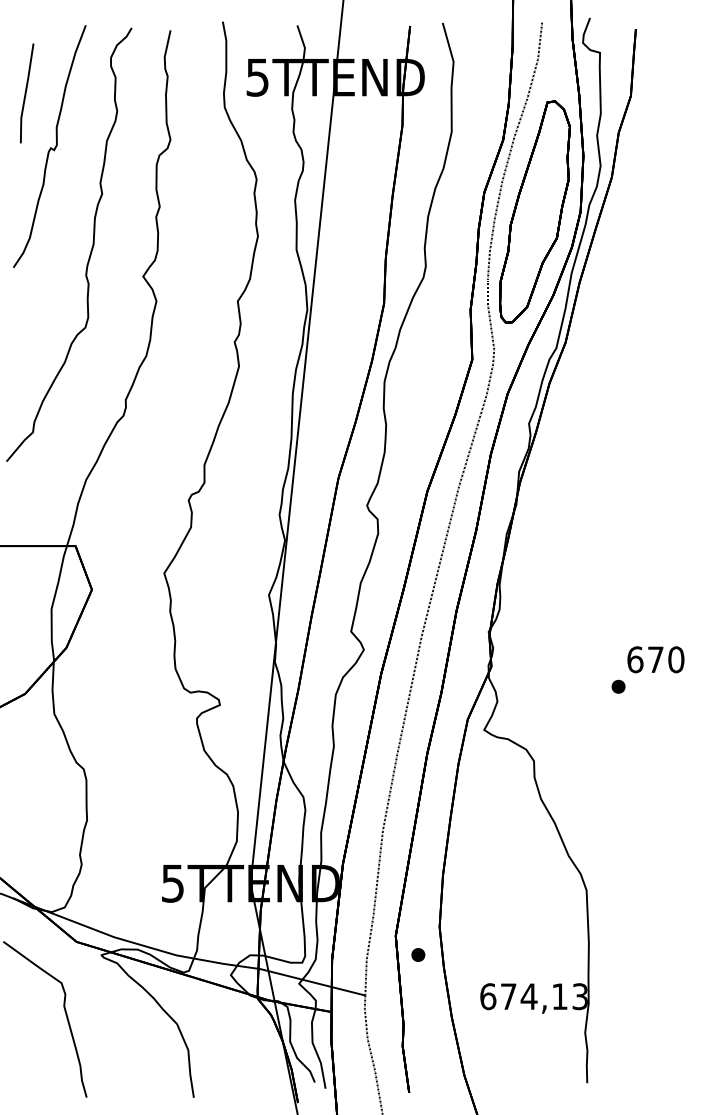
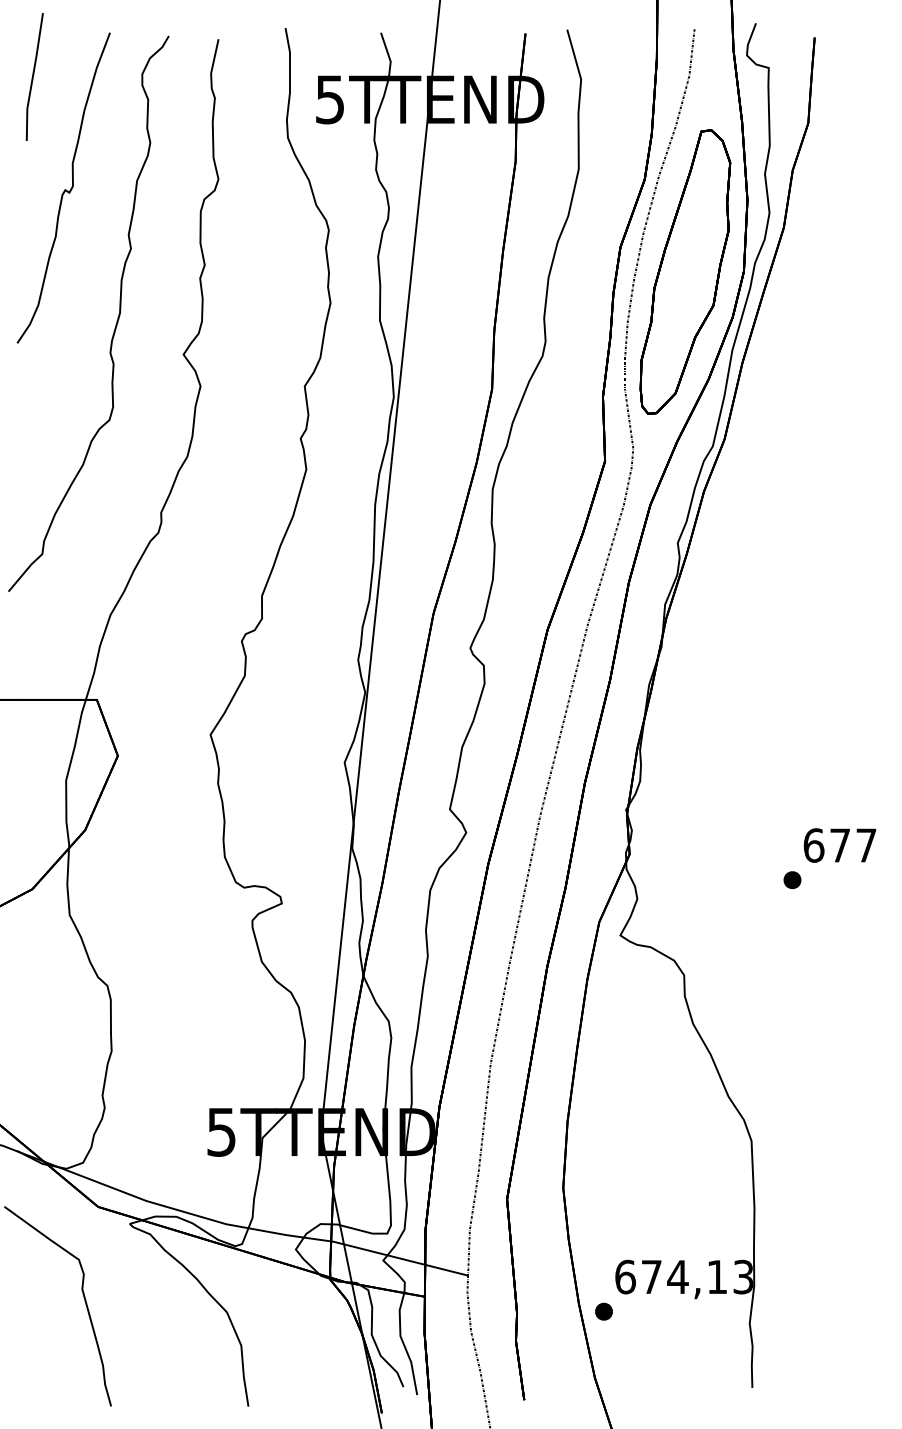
line: (26, 93) -> (33, 76), moved
text: (676, 659) -> (866, 845), 670 -> 677
part: (417, 954) -> (603, 1311), moved

